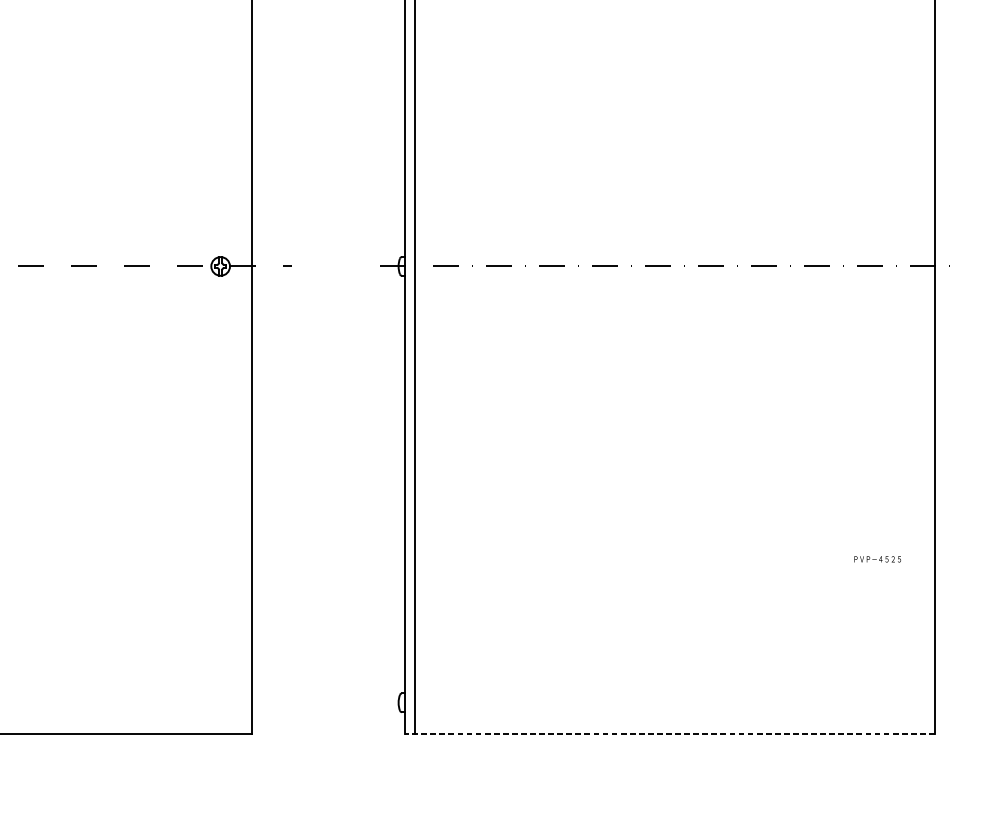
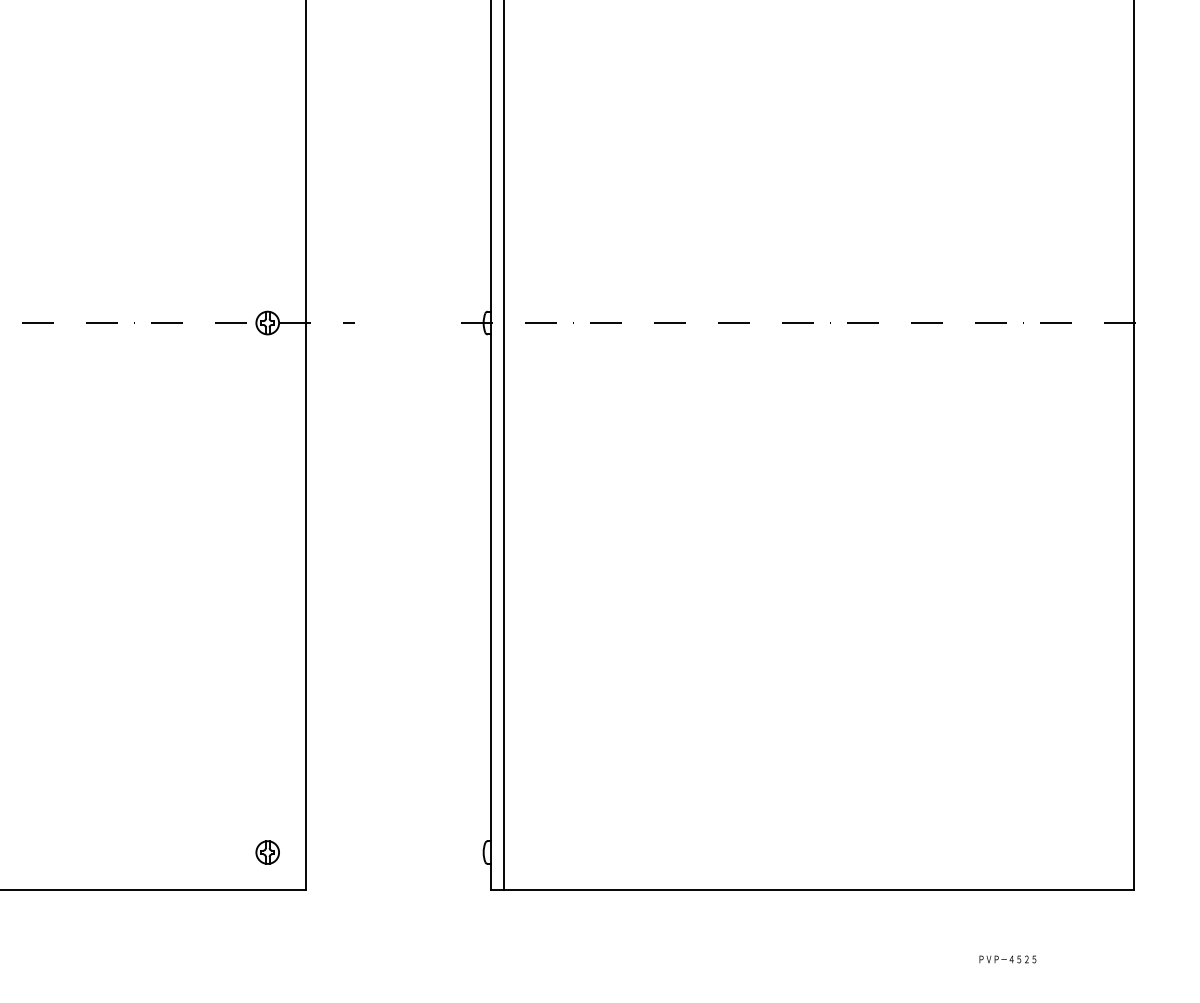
text: (877, 559) -> (1007, 959), moved
part: (220, 702) -> (267, 852), added
line: (669, 734) -> (812, 890), dashed -> solid

